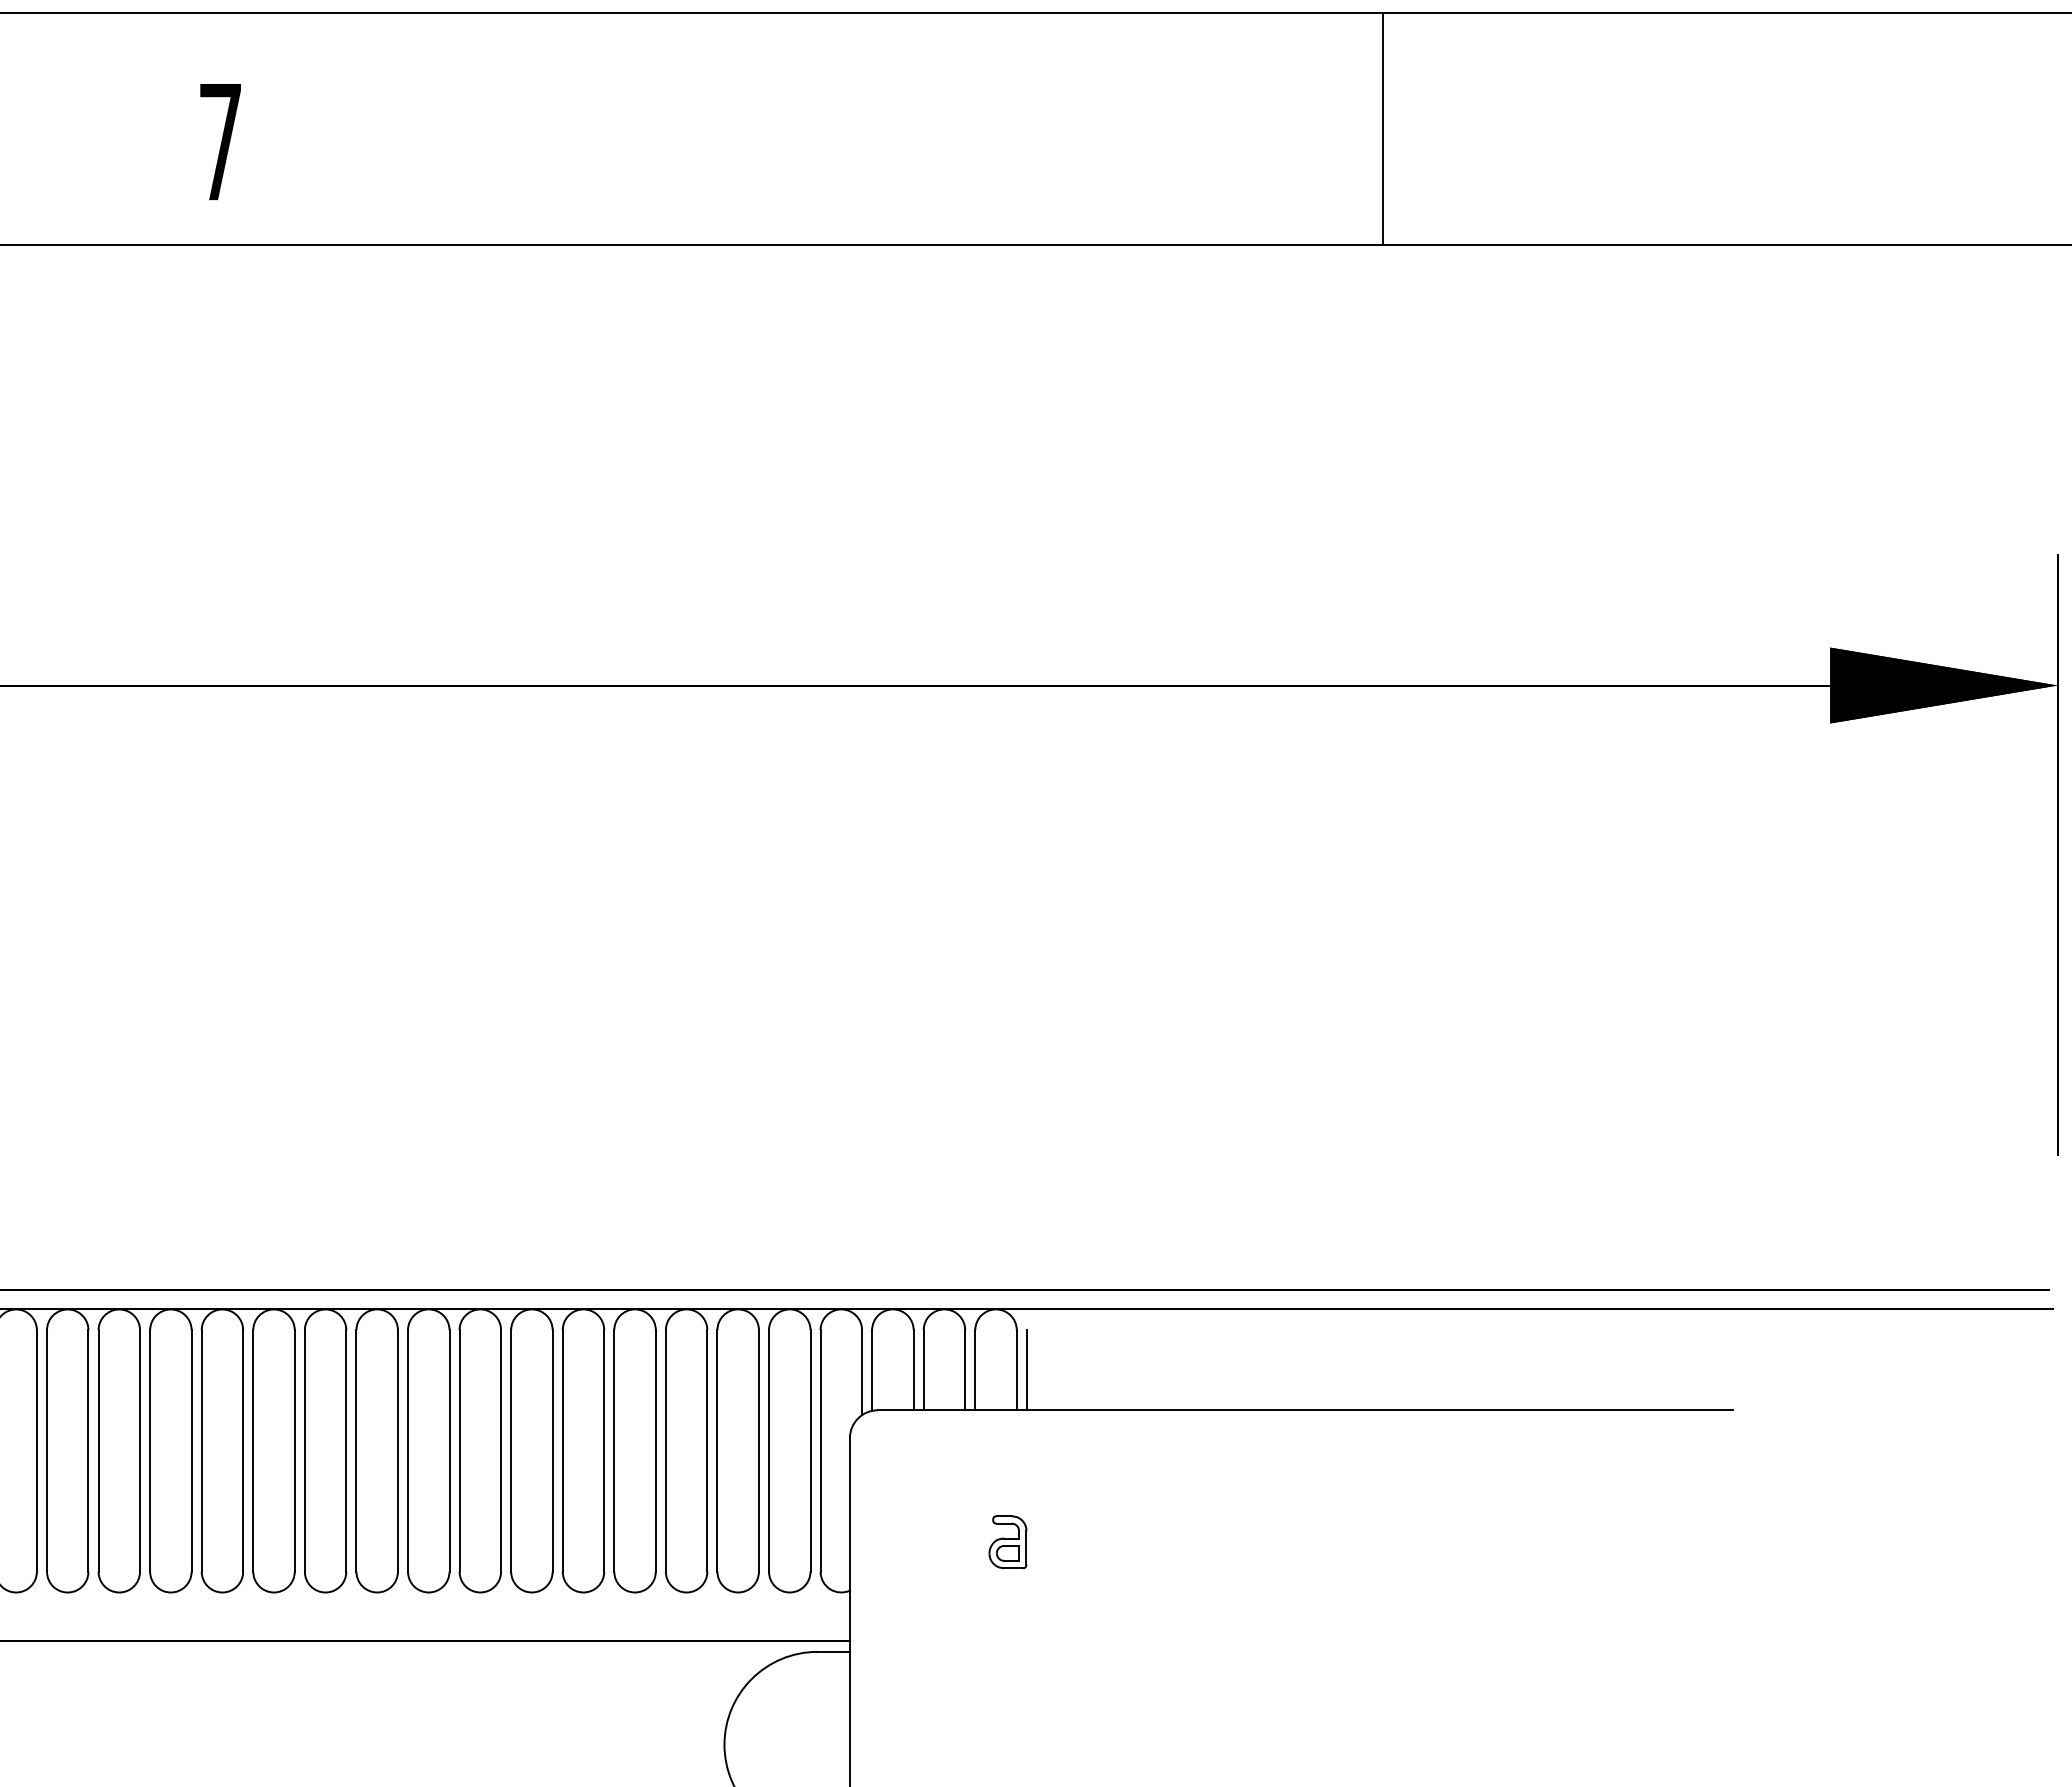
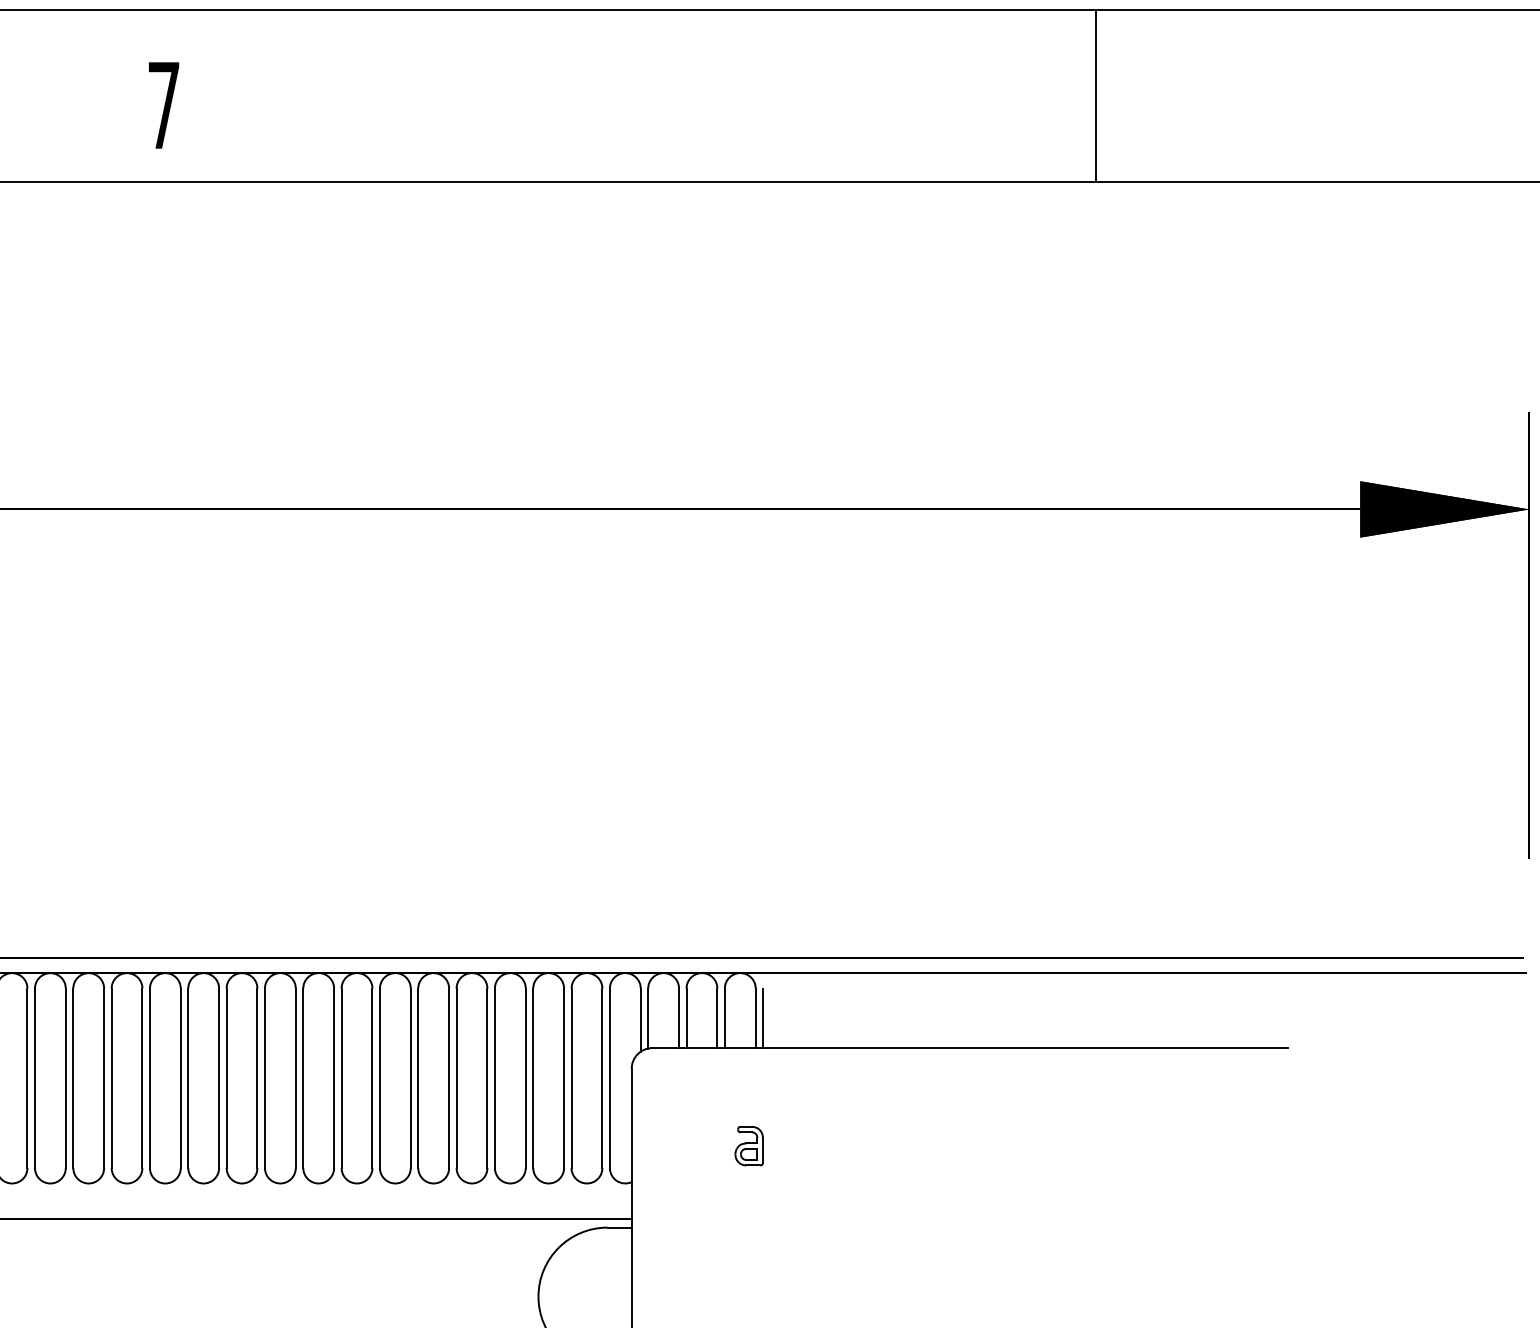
line: (1383, 128) -> (1096, 95), moved

